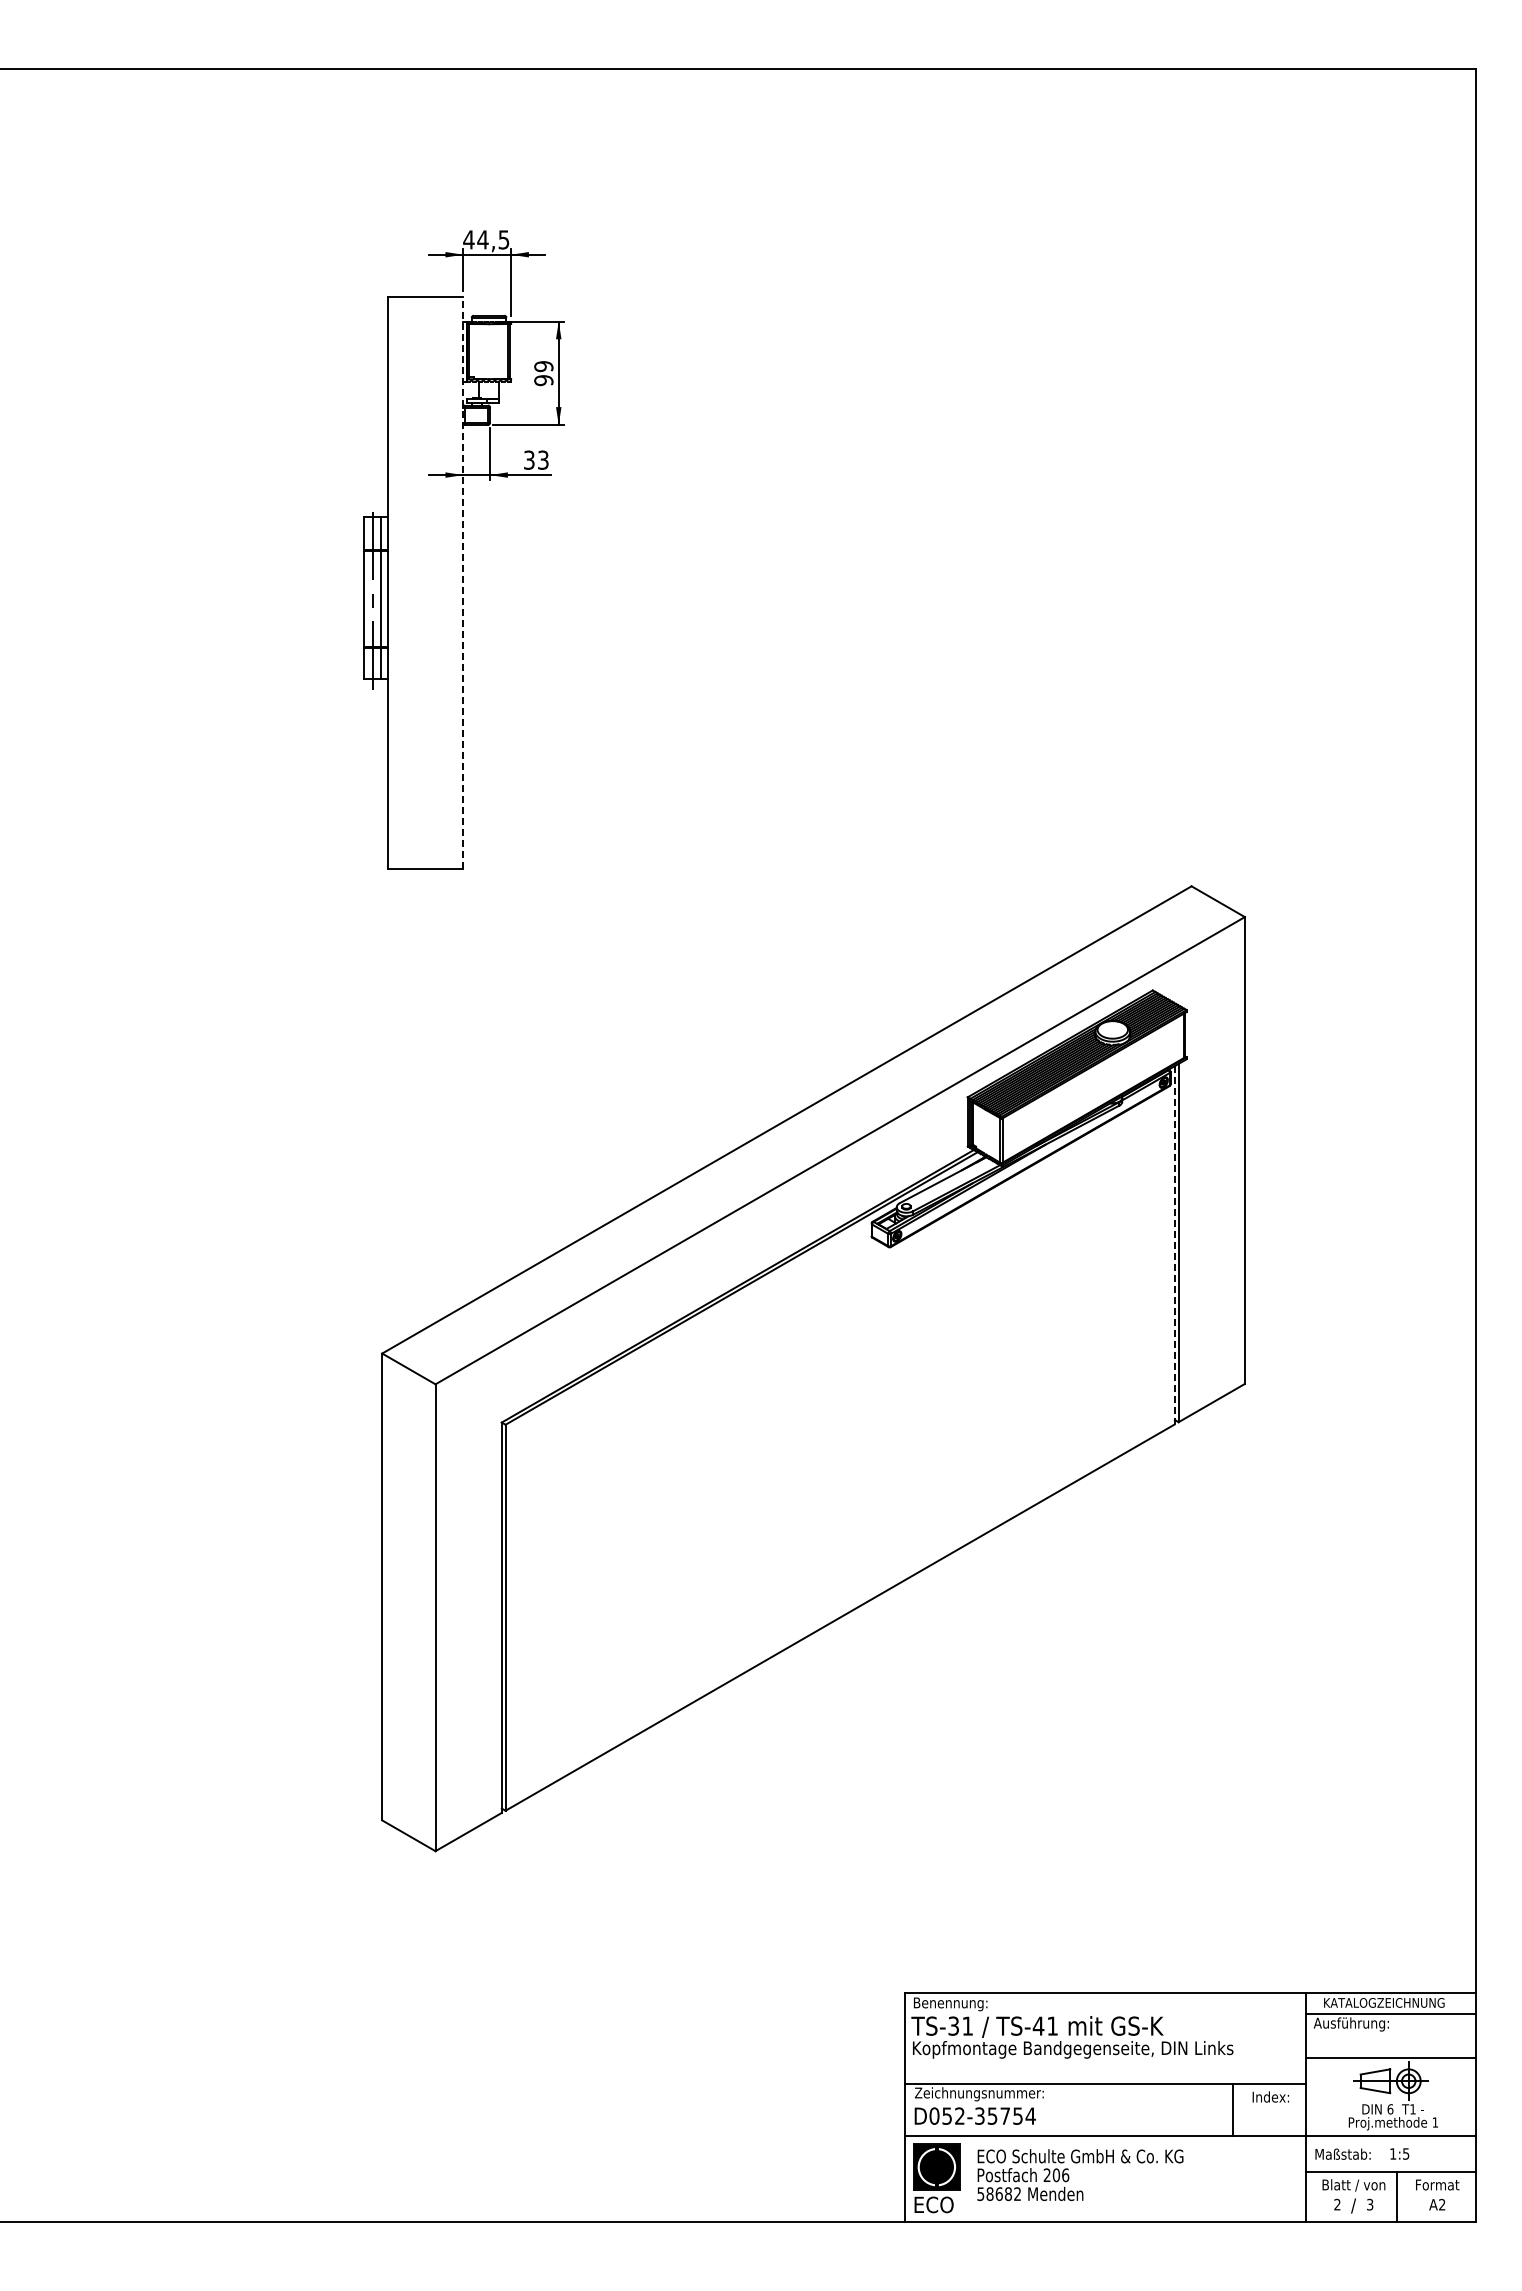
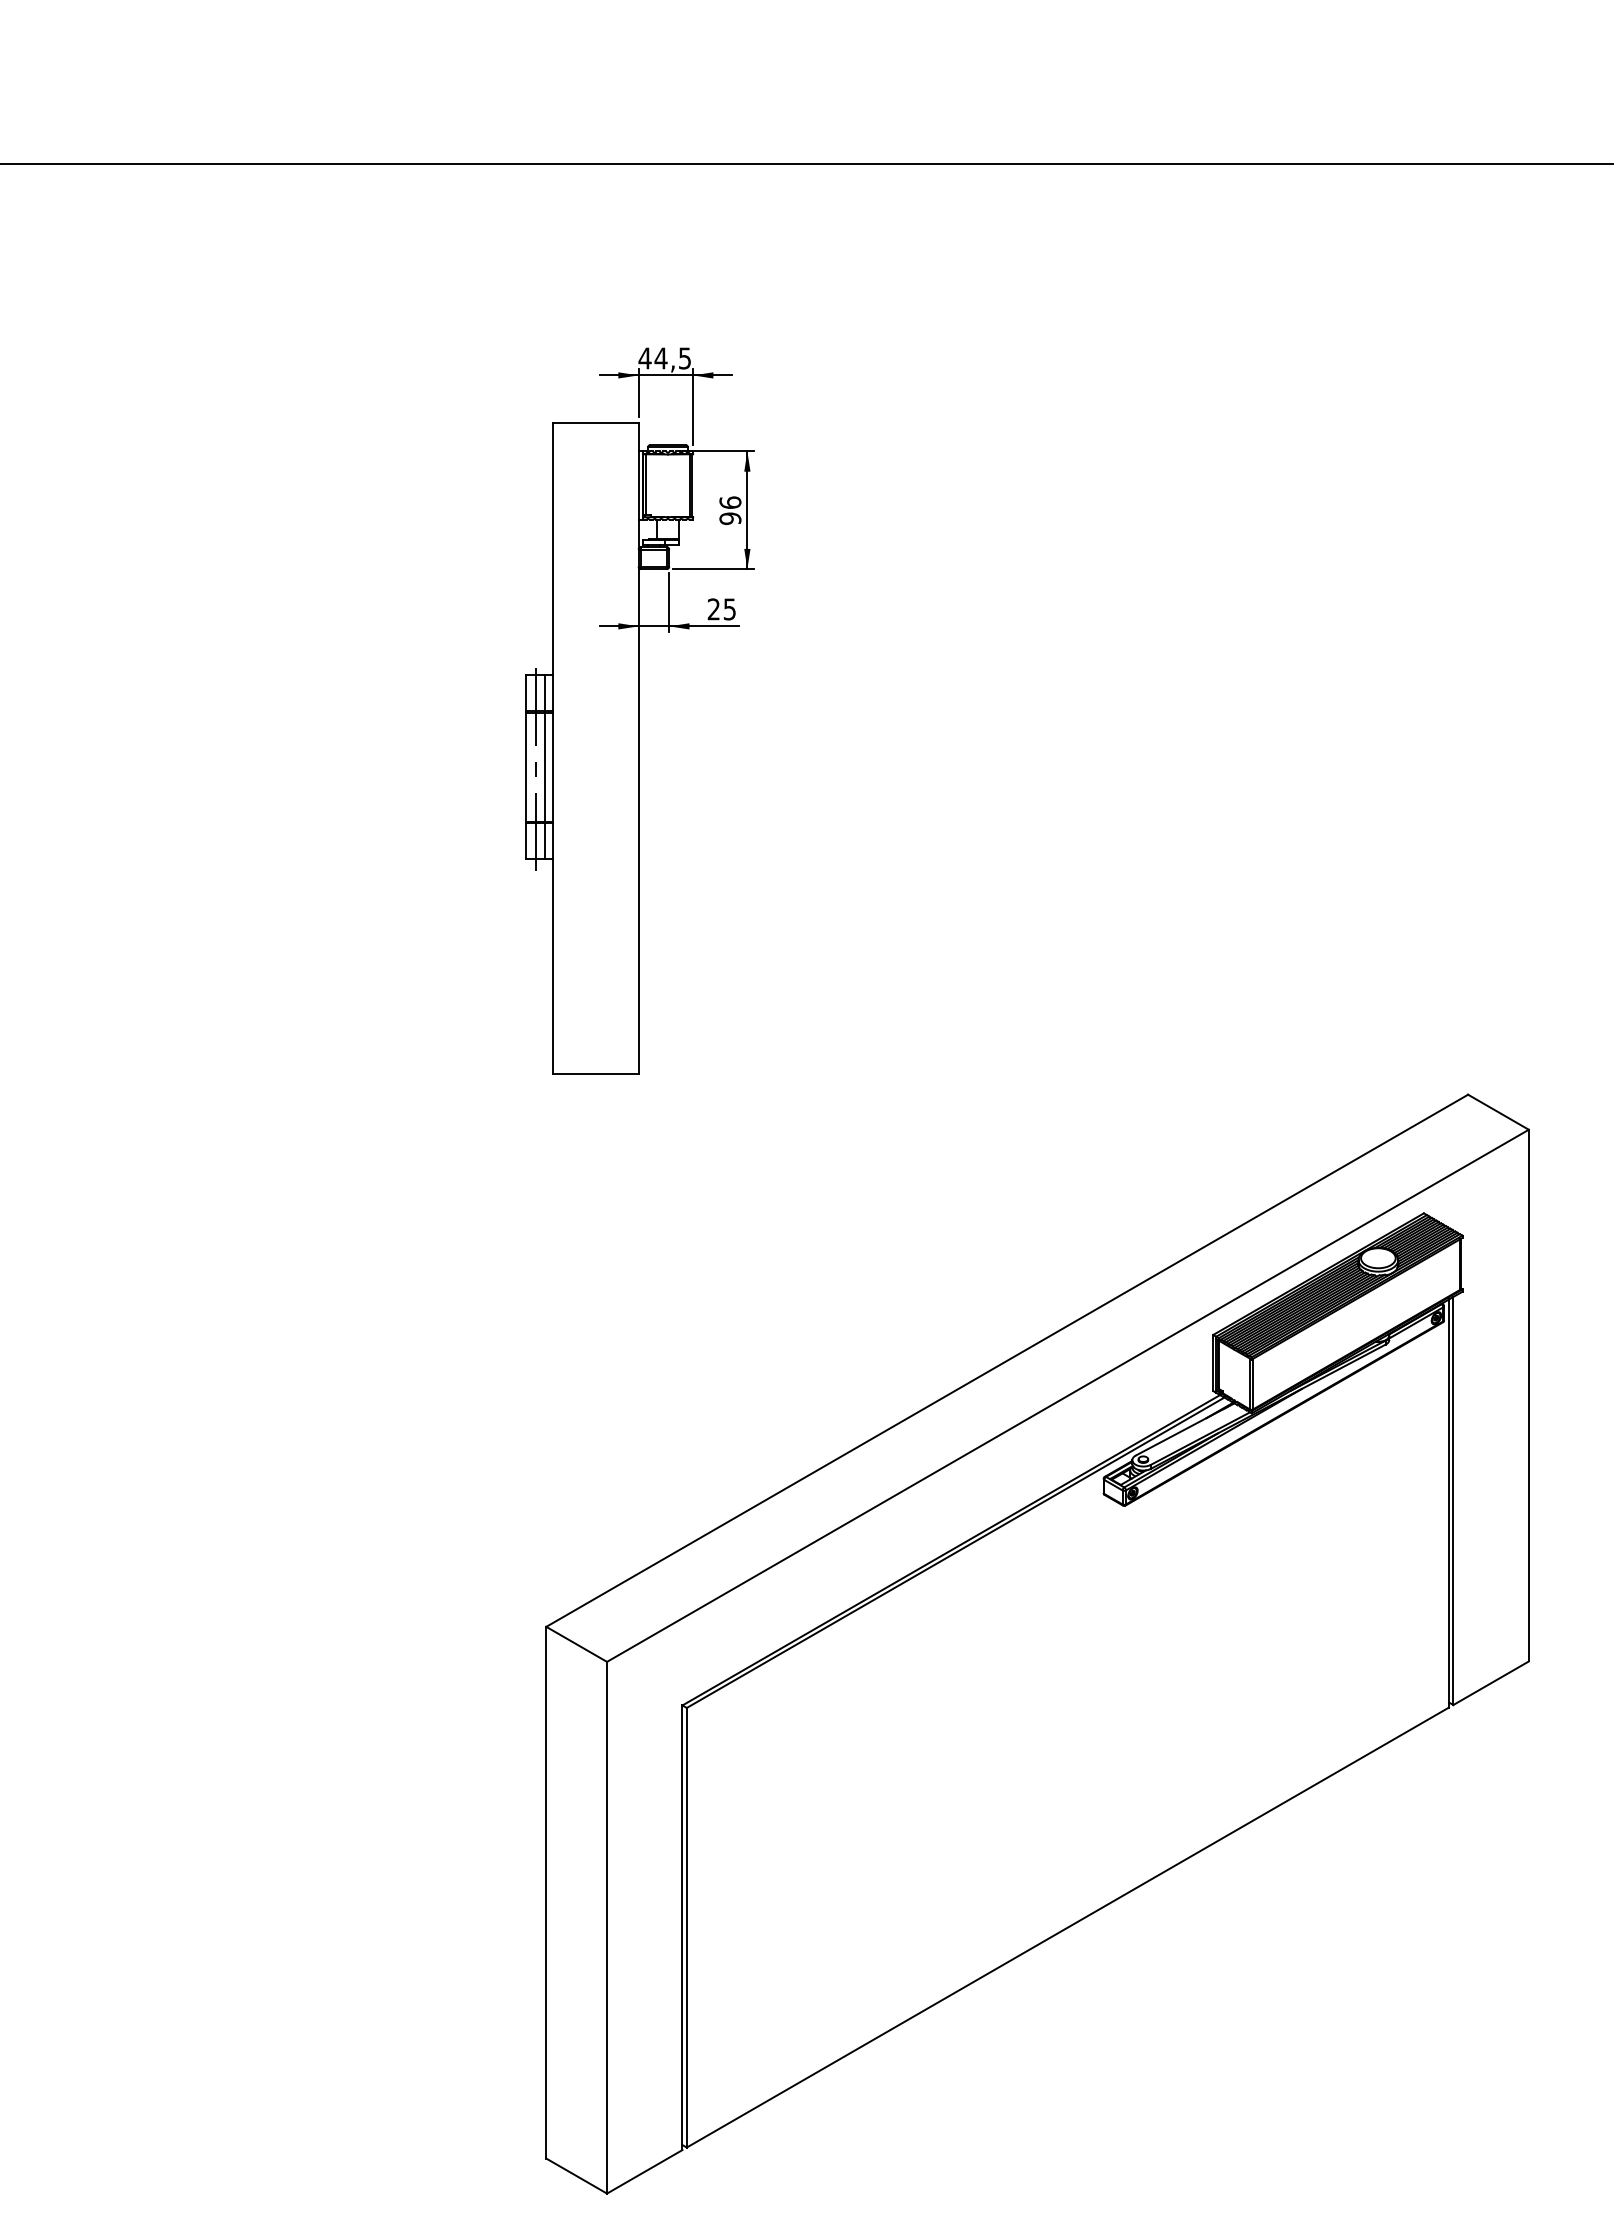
text: (543, 366) -> (730, 502), 99 -> 96
text: (536, 459) -> (722, 608), 33 -> 25
line: (463, 582) -> (638, 748), dashed -> solid
line: (1174, 1245) -> (1448, 1503), dashed -> solid

